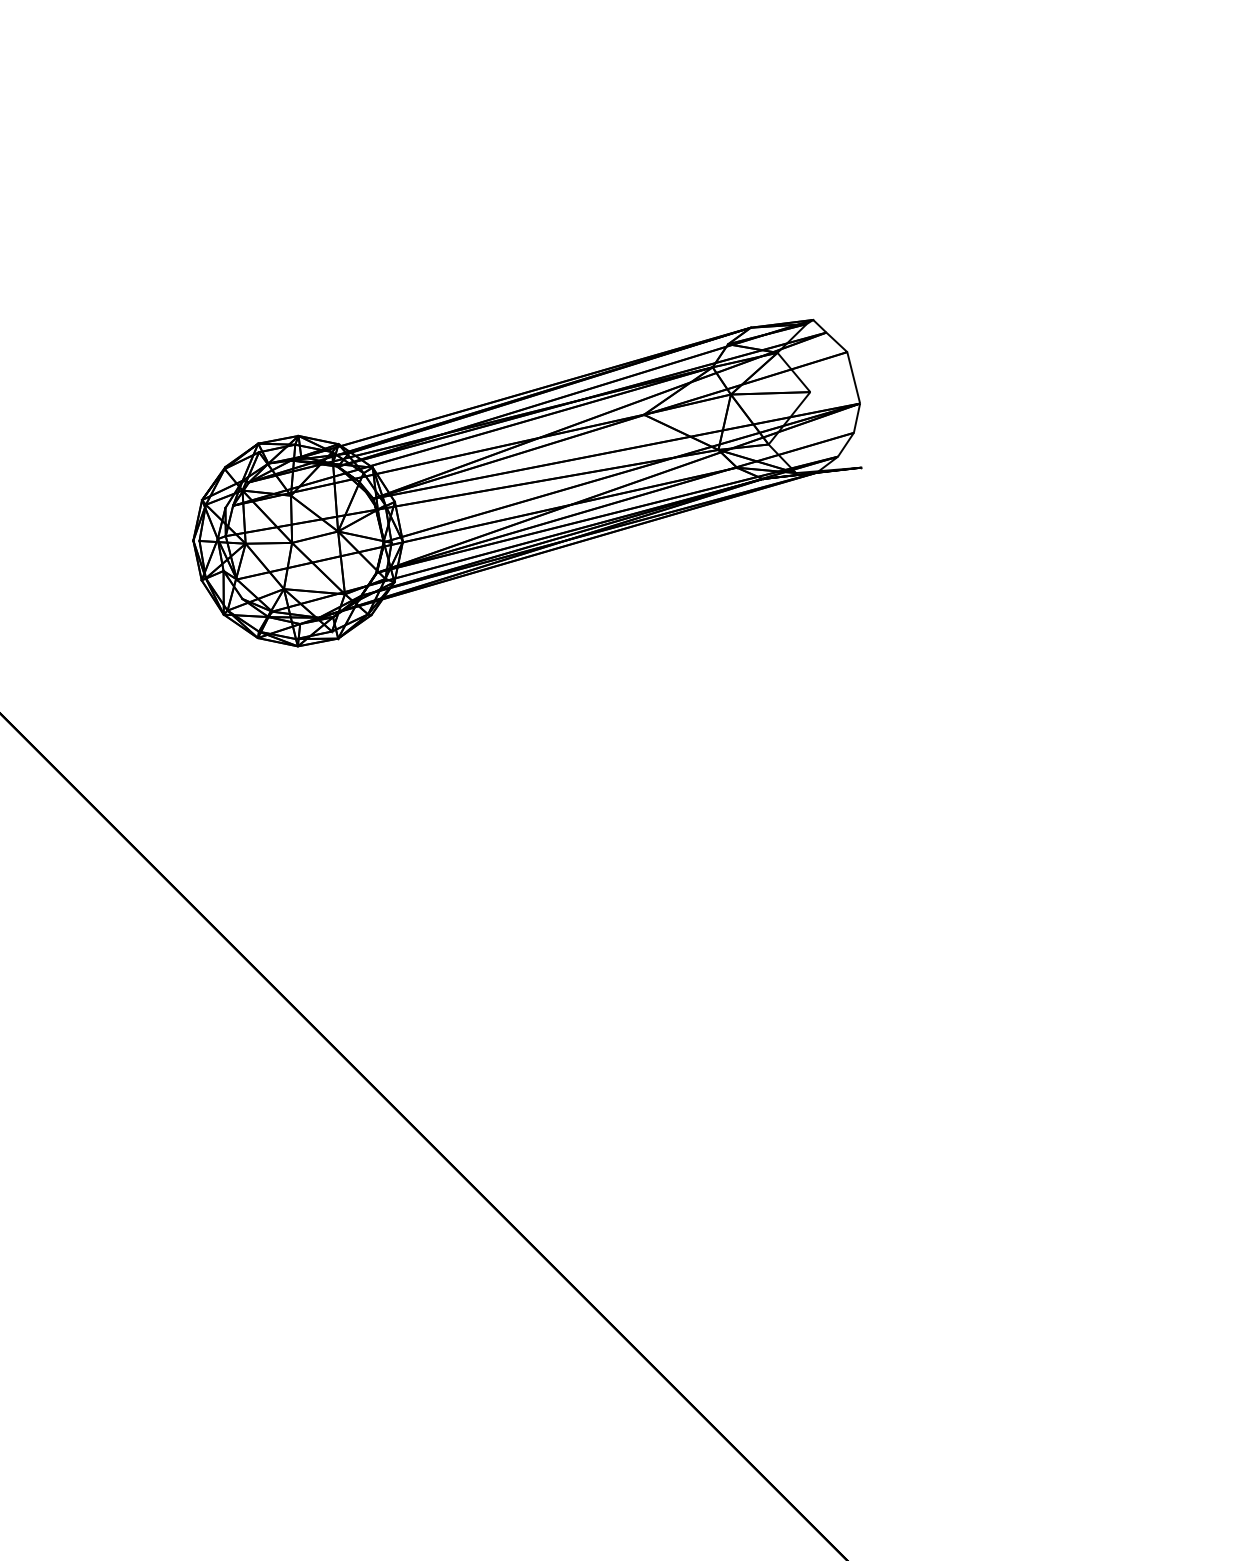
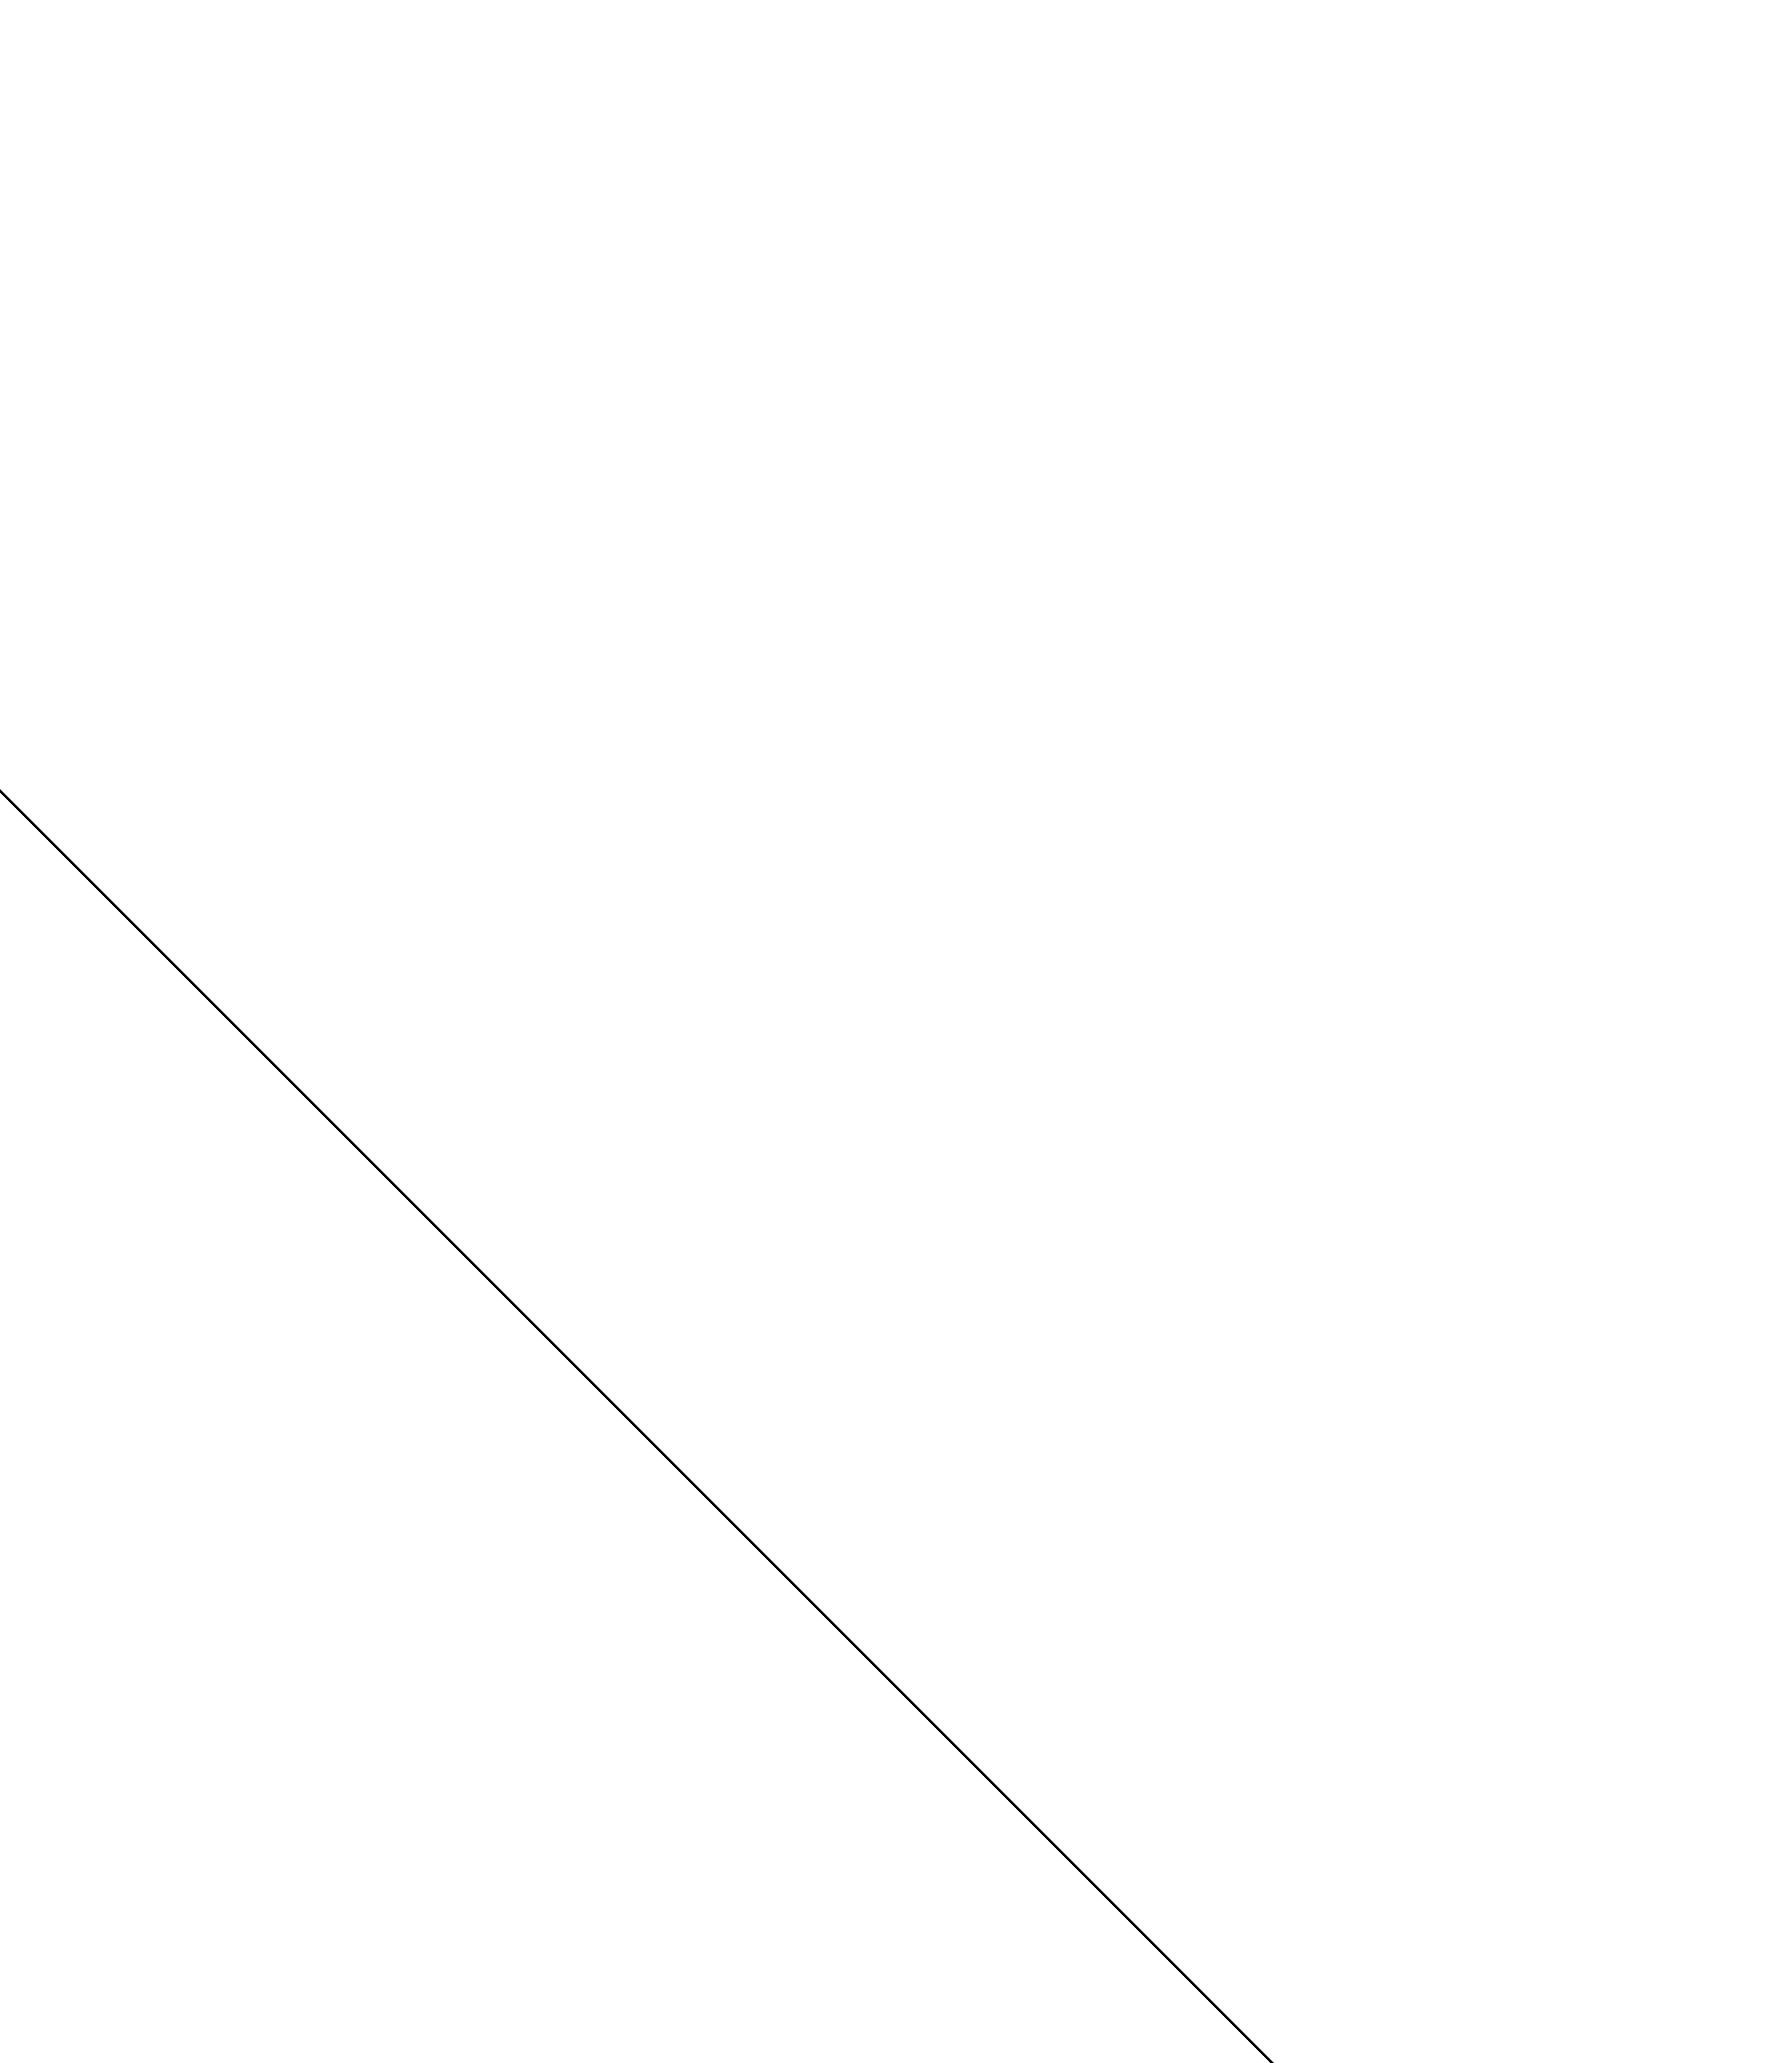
part: (527, 483) -> (754, 636), removed

